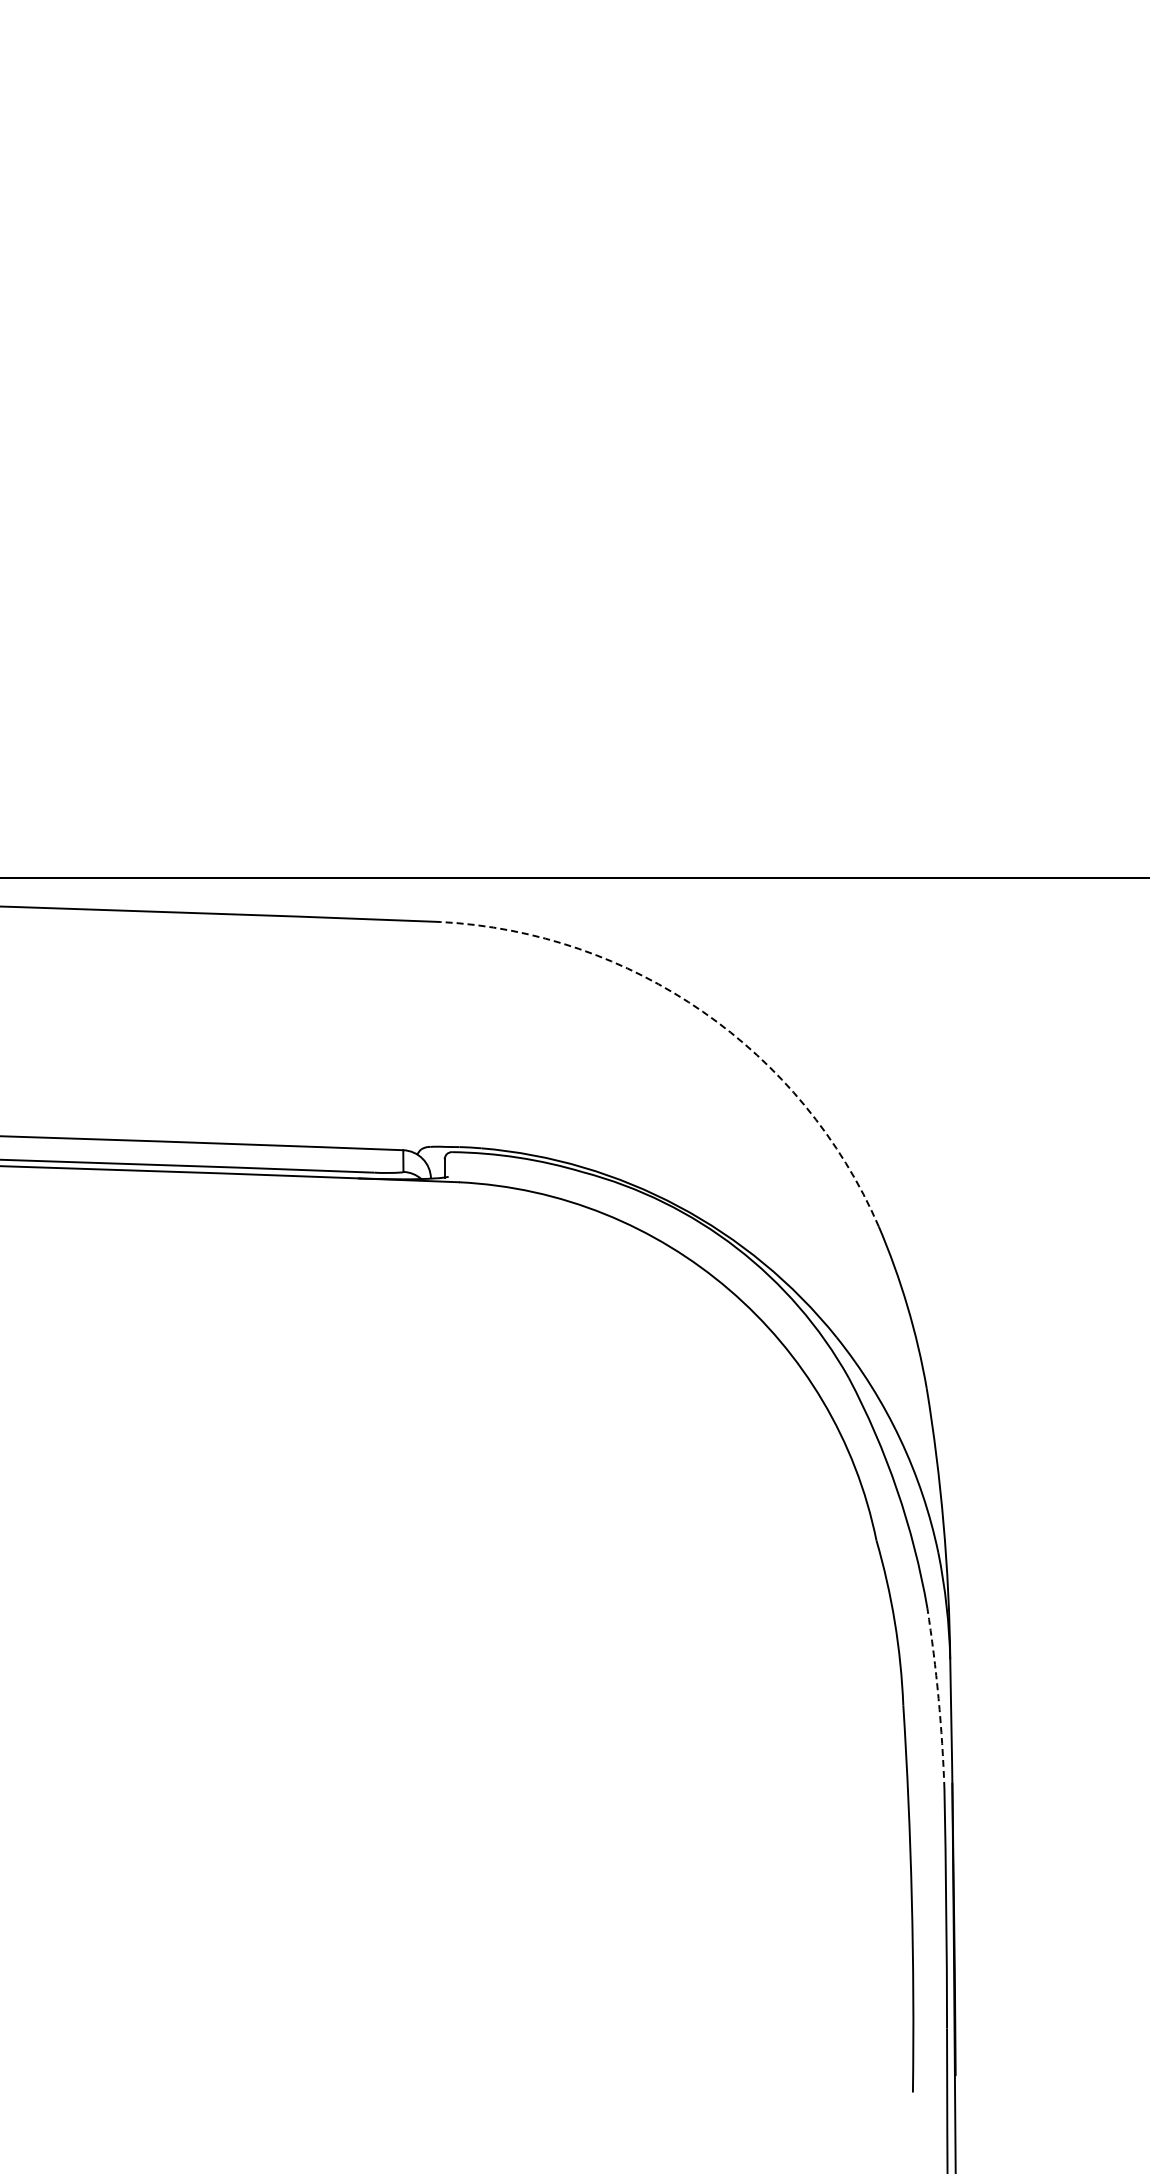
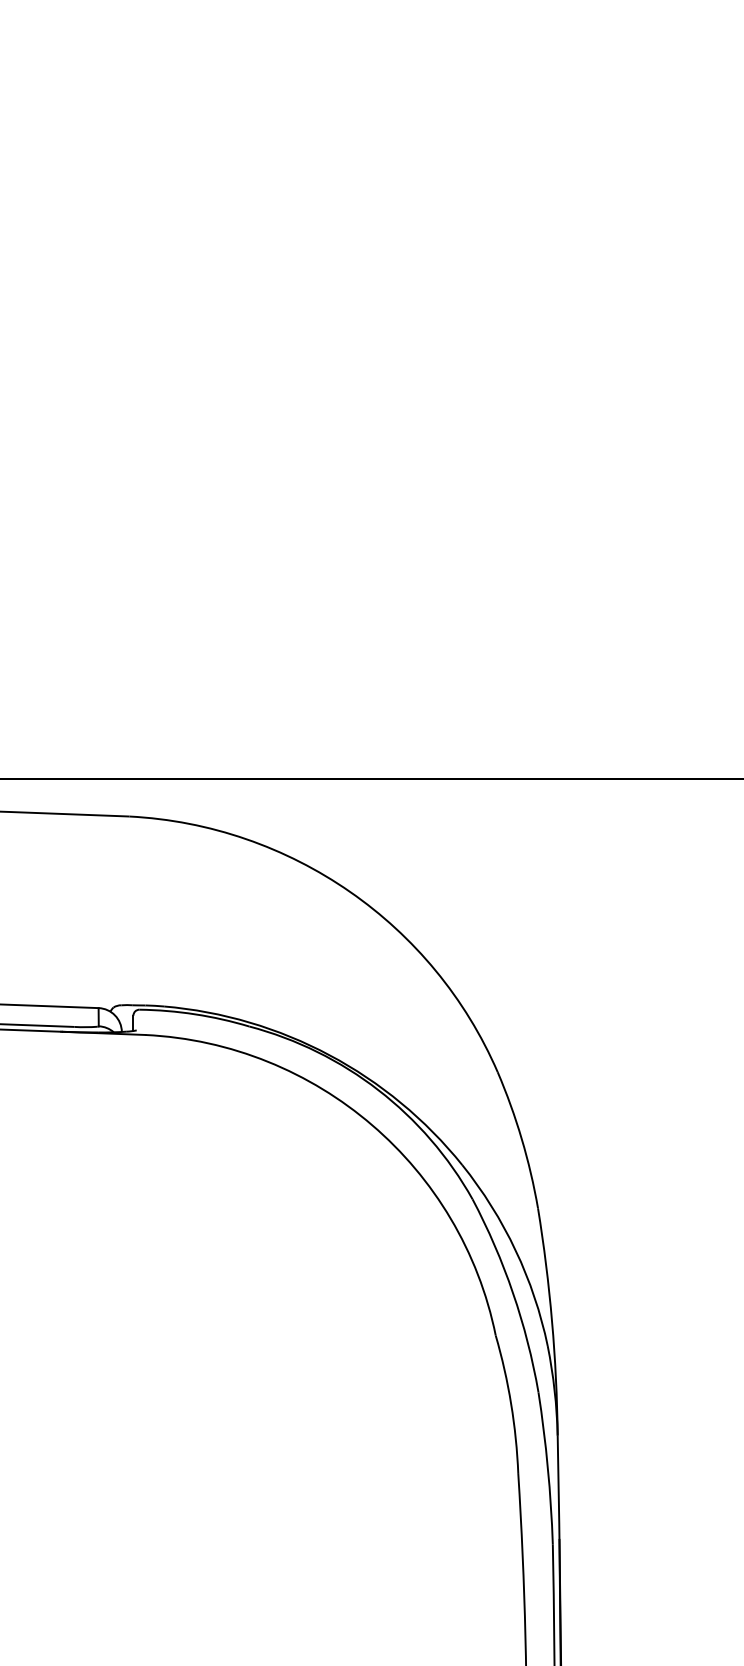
arc: (702, 1011) -> (349, 891), dashed -> solid
arc: (938, 1698) -> (547, 1468), dashed -> solid

